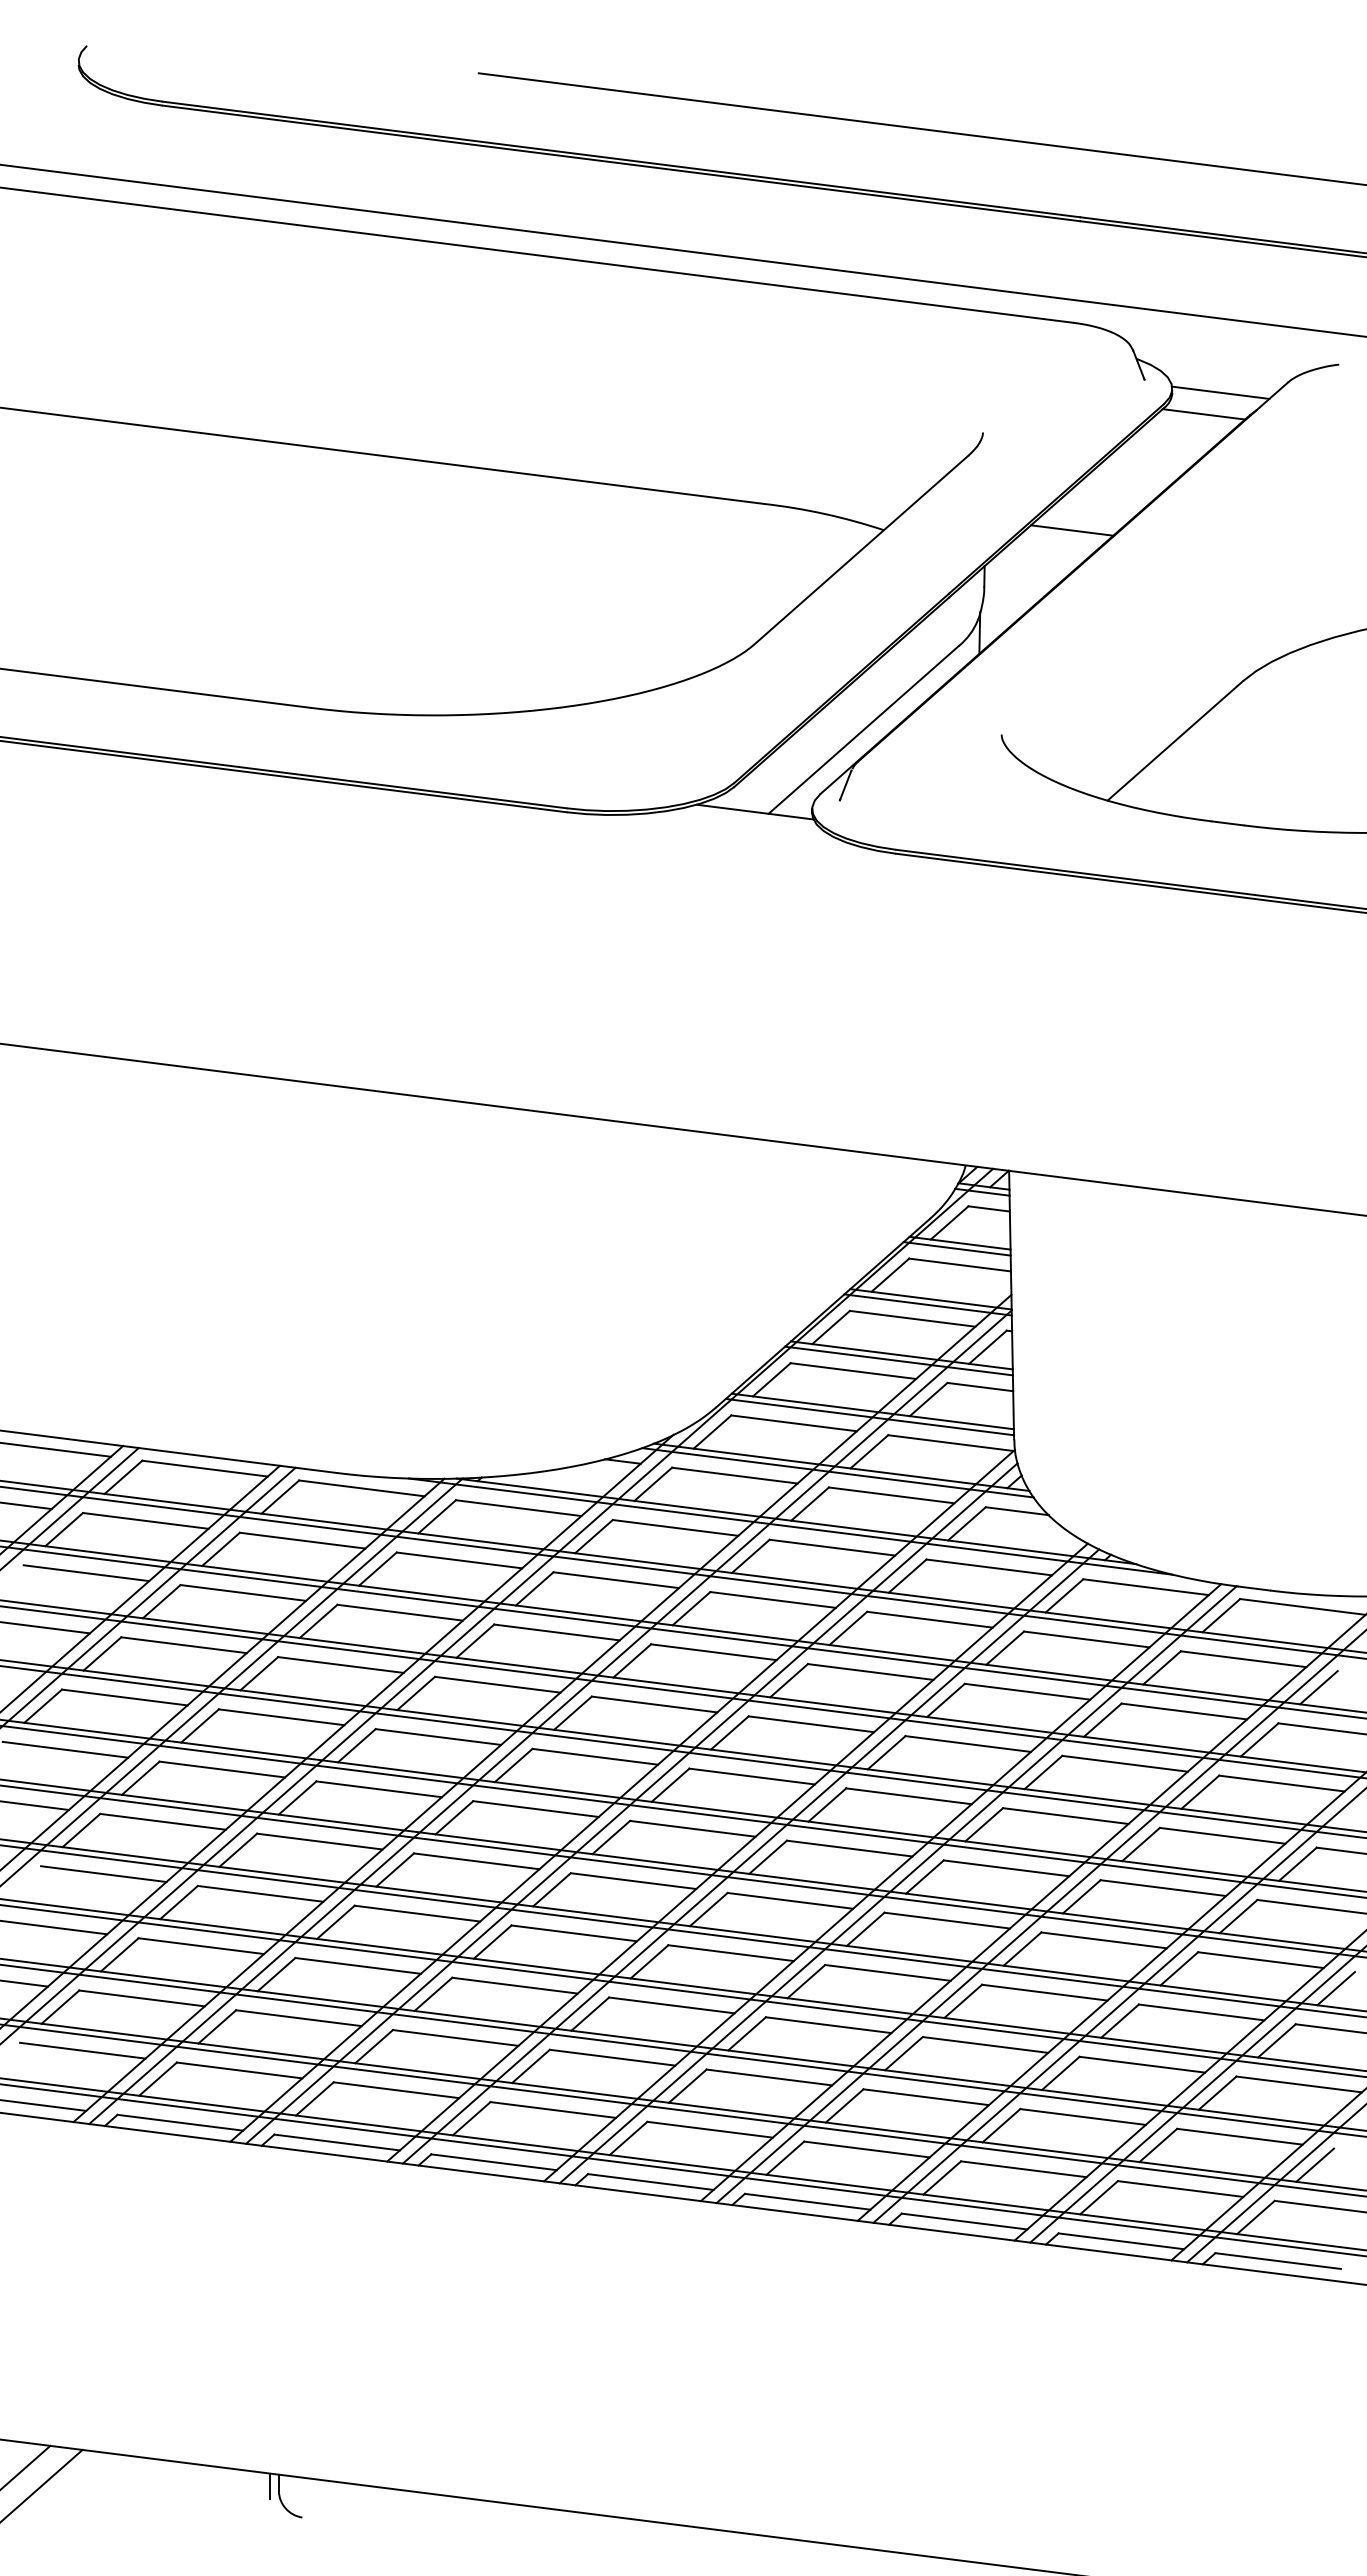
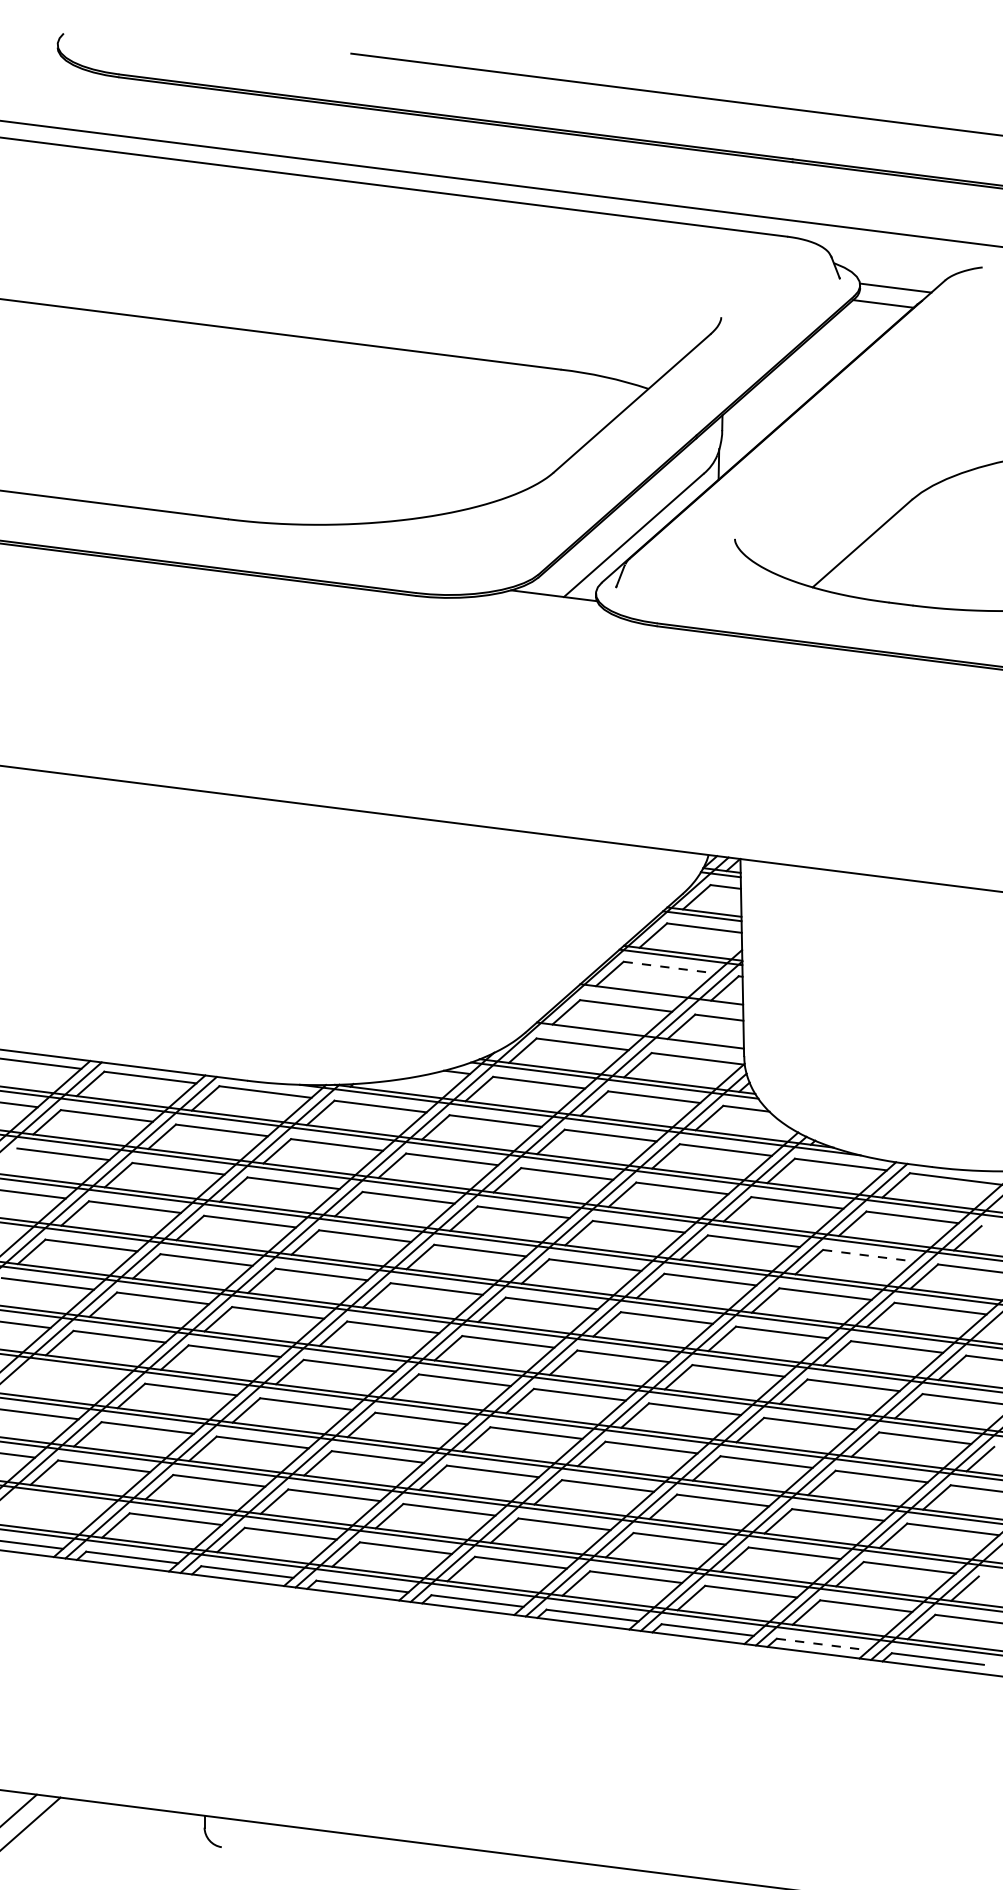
line: (1072, 530) -> (786, 389), removed
line: (913, 1318) -> (670, 967), solid -> dashed
line: (898, 1360) -> (659, 998), removed
line: (869, 1416) -> (637, 1039), removed
line: (1184, 1711) -> (869, 1255), solid -> dashed
line: (103, 1874) -> (75, 1375), removed
line: (82, 2050) -> (60, 1504), removed
line: (1121, 2241) -> (822, 1644), solid -> dashed
line: (269, 2485) -> (197, 1823), removed

